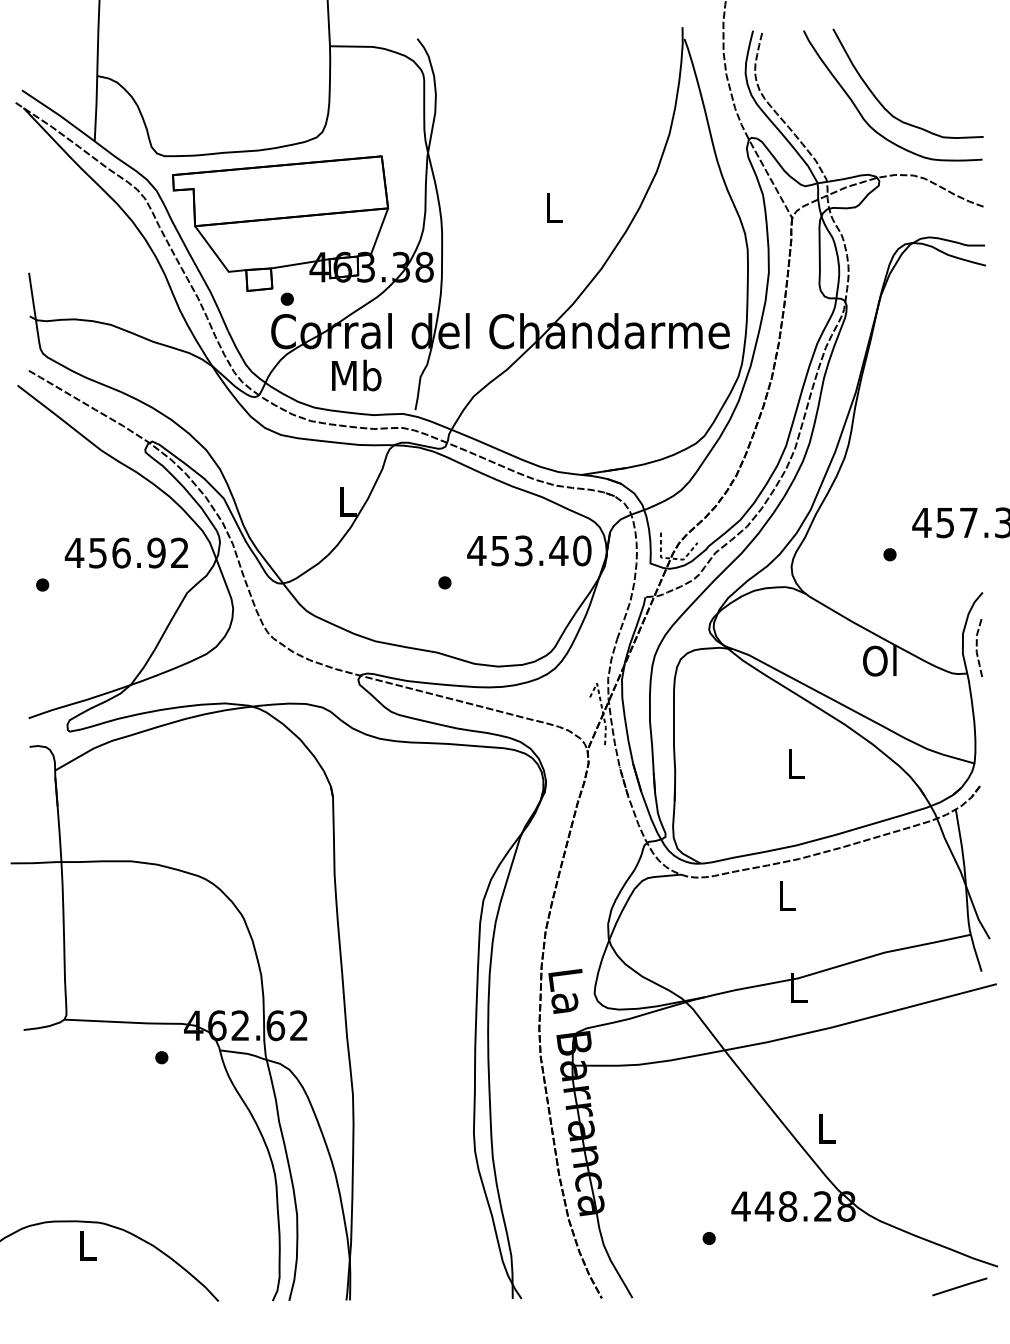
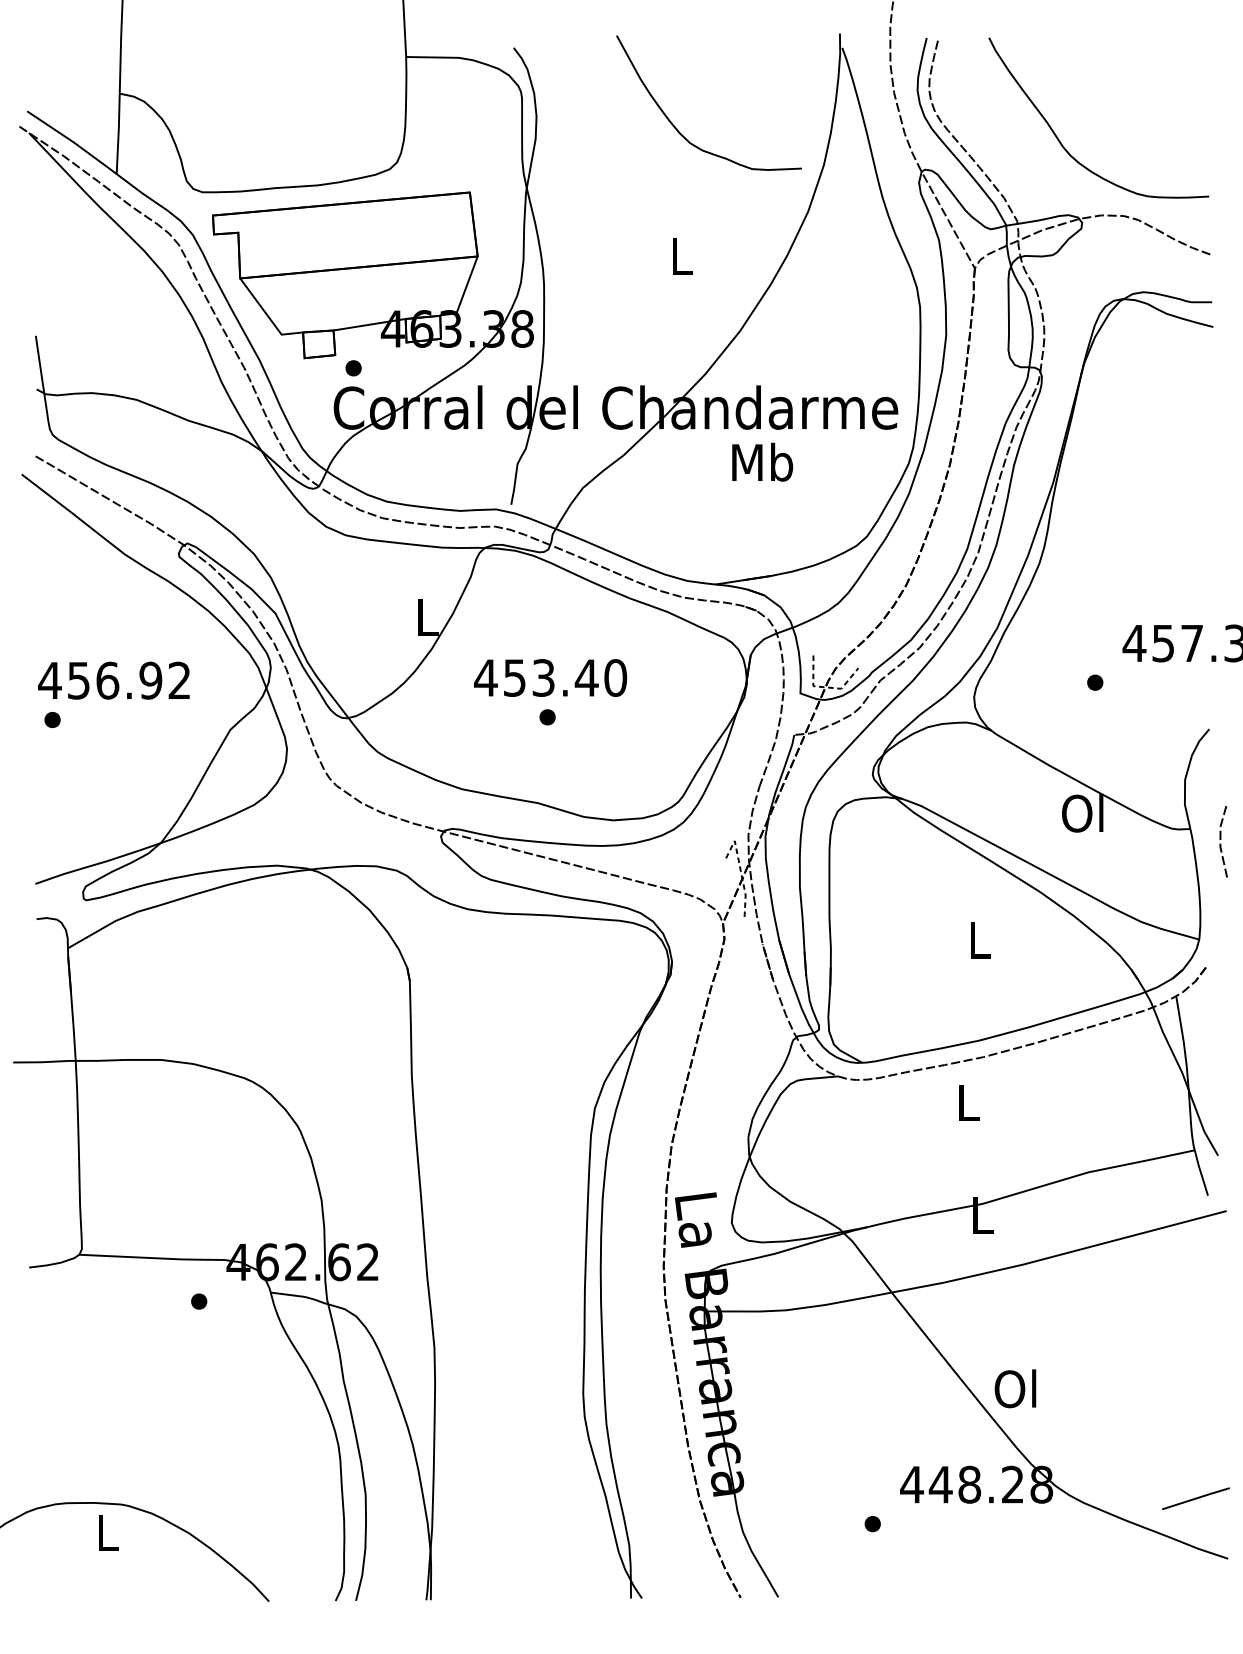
curve: (880, 101) -> (675, 124), moved
text: (356, 375) -> (762, 462), moved
text: (529, 550) -> (550, 677), moved
text: (125, 552) -> (112, 679), moved
line: (977, 649) -> (1221, 843), moved
text: (824, 1128) -> (1014, 1388), L -> Ol
line: (959, 1286) -> (1195, 1498), moved

